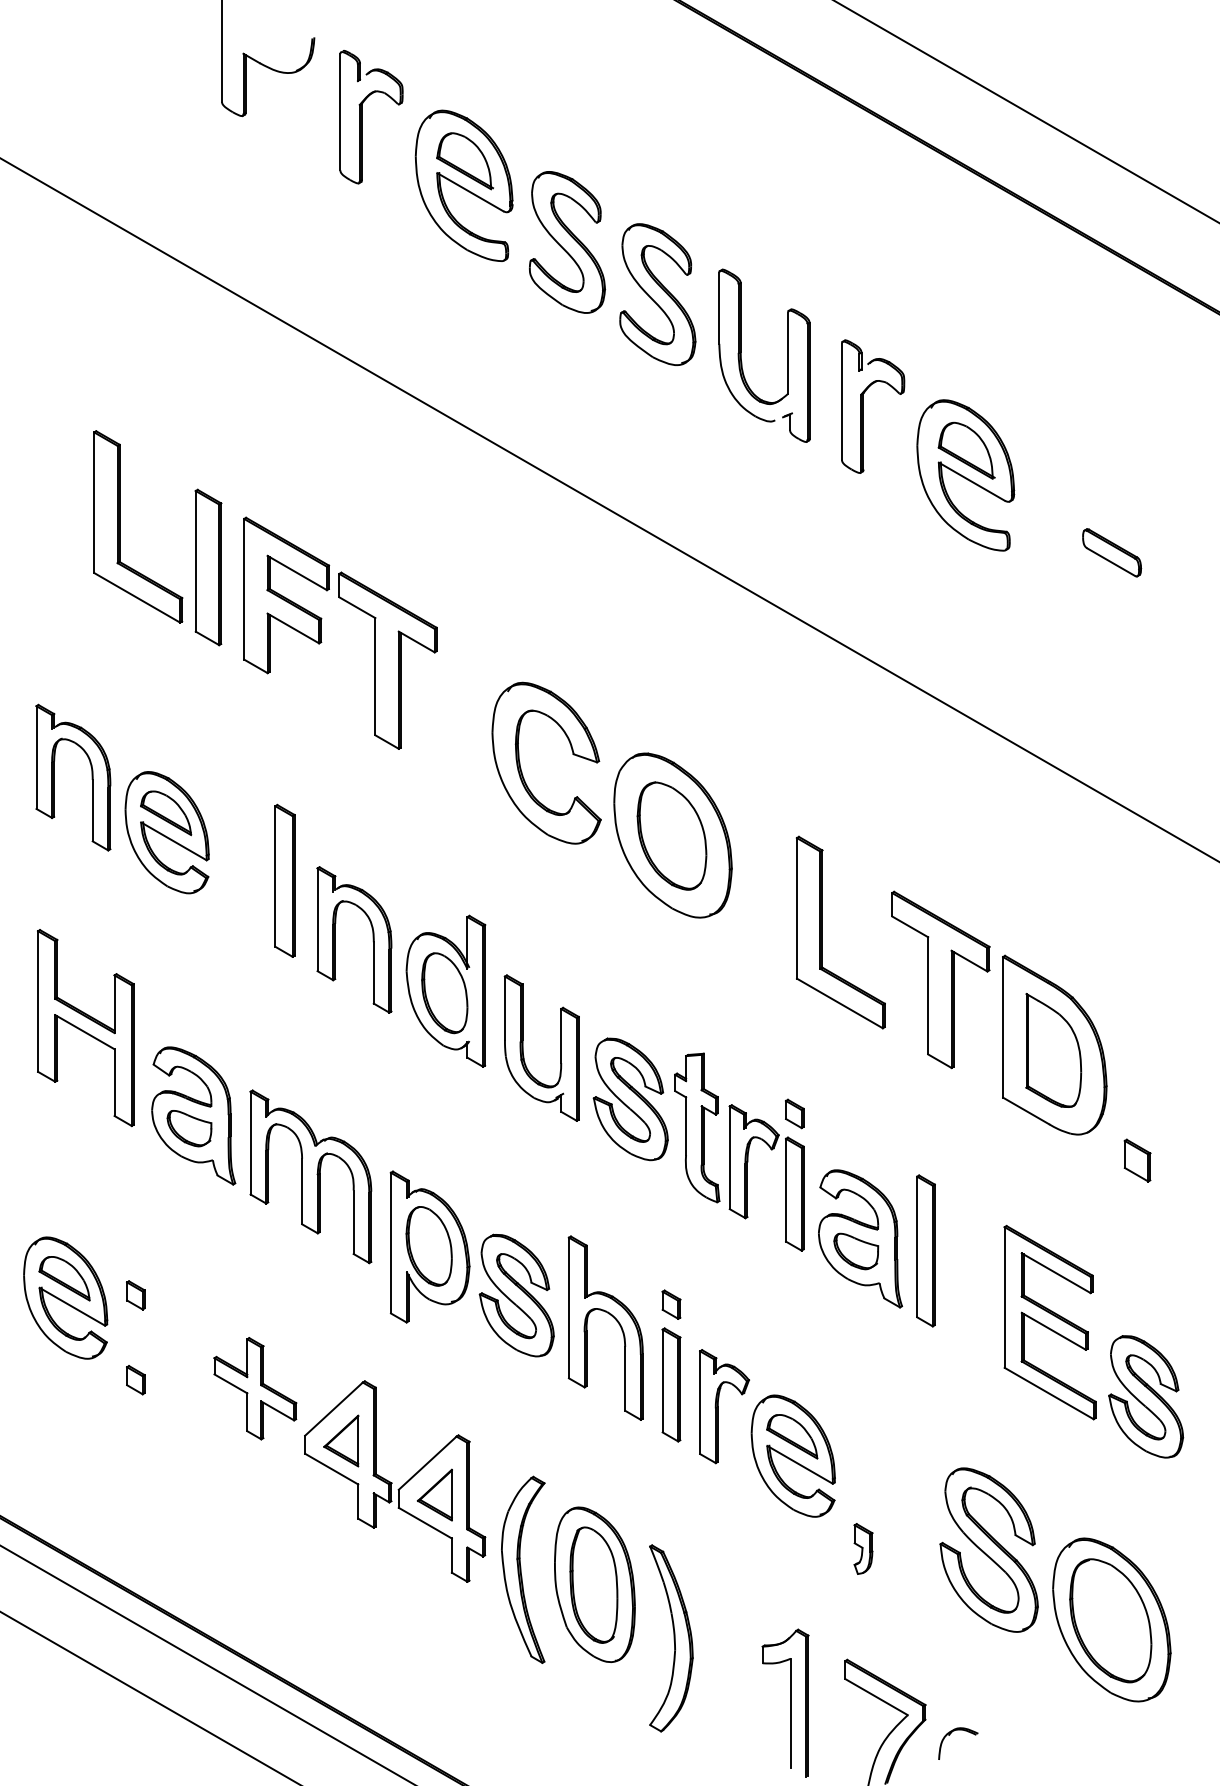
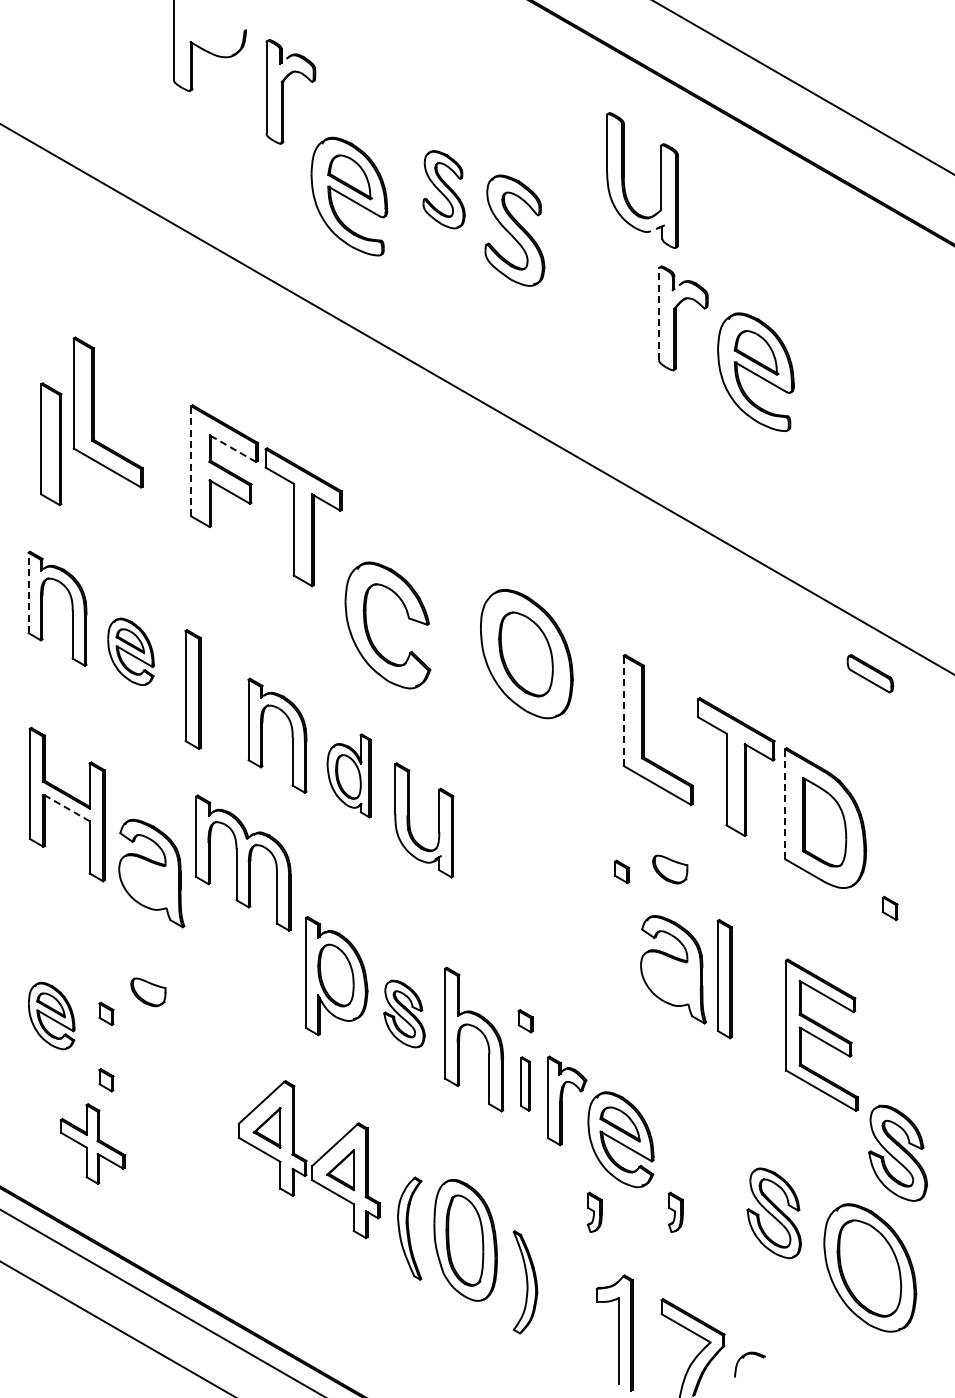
part: (464, 185) -> (349, 196), moved
part: (566, 241) -> (443, 189), size x0.7
part: (742, 362) -> (625, 185), moved
line: (842, 401) -> (659, 314), solid -> dashed
part: (1112, 552) -> (870, 673), moved
part: (208, 567) -> (51, 444), moved
line: (296, 572) -> (232, 448), solid -> dashed
line: (244, 588) -> (191, 460), solid -> dashed
line: (36, 756) -> (28, 592), solid -> dashed
part: (523, 772) -> (369, 632), moved
part: (166, 832) -> (130, 651), size x0.7
part: (284, 880) -> (192, 689), moved
line: (796, 907) -> (623, 710), solid -> dashed
part: (445, 990) -> (348, 775), size x0.7
line: (1003, 1026) -> (785, 803), solid -> dashed
line: (84, 1031) -> (66, 807), solid -> dashed
part: (189, 1128) -> (148, 992), moved
part: (698, 1144) -> (546, 895), removed
part: (1137, 1160) -> (890, 908), size x0.7
part: (310, 1176) -> (243, 862), moved
part: (856, 1251) -> (670, 869), moved
part: (516, 1294) -> (404, 1013), size x0.7
part: (65, 1297) -> (51, 1015), size x0.7
part: (671, 1384) -> (525, 1083), size x0.6
part: (254, 1388) -> (92, 1143), moved
part: (1145, 1395) -> (897, 1152), moved
part: (759, 1547) -> (594, 1211), added
part: (989, 1550) -> (774, 1213), size x0.7
part: (523, 1569) -> (409, 1228), size x0.7
part: (671, 1638) -> (525, 1282), size x0.7

